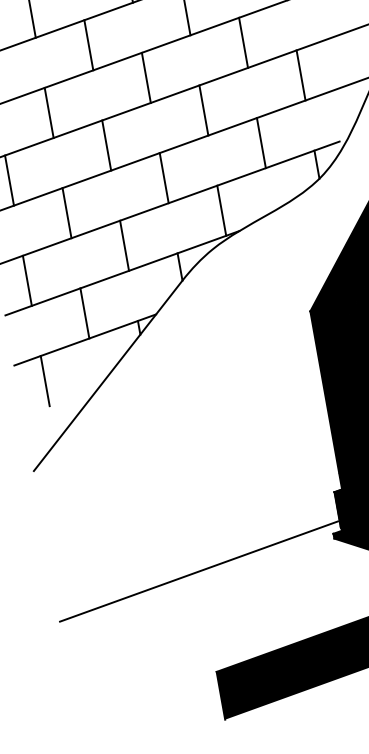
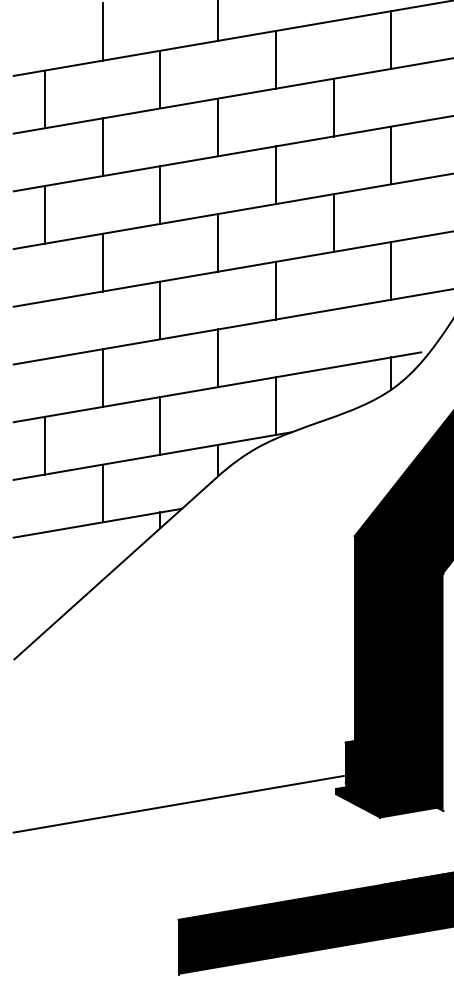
line: (261, 143) -> (333, 338), removed
line: (9, 180) -> (45, 330), removed
line: (45, 381) -> (45, 561), removed

